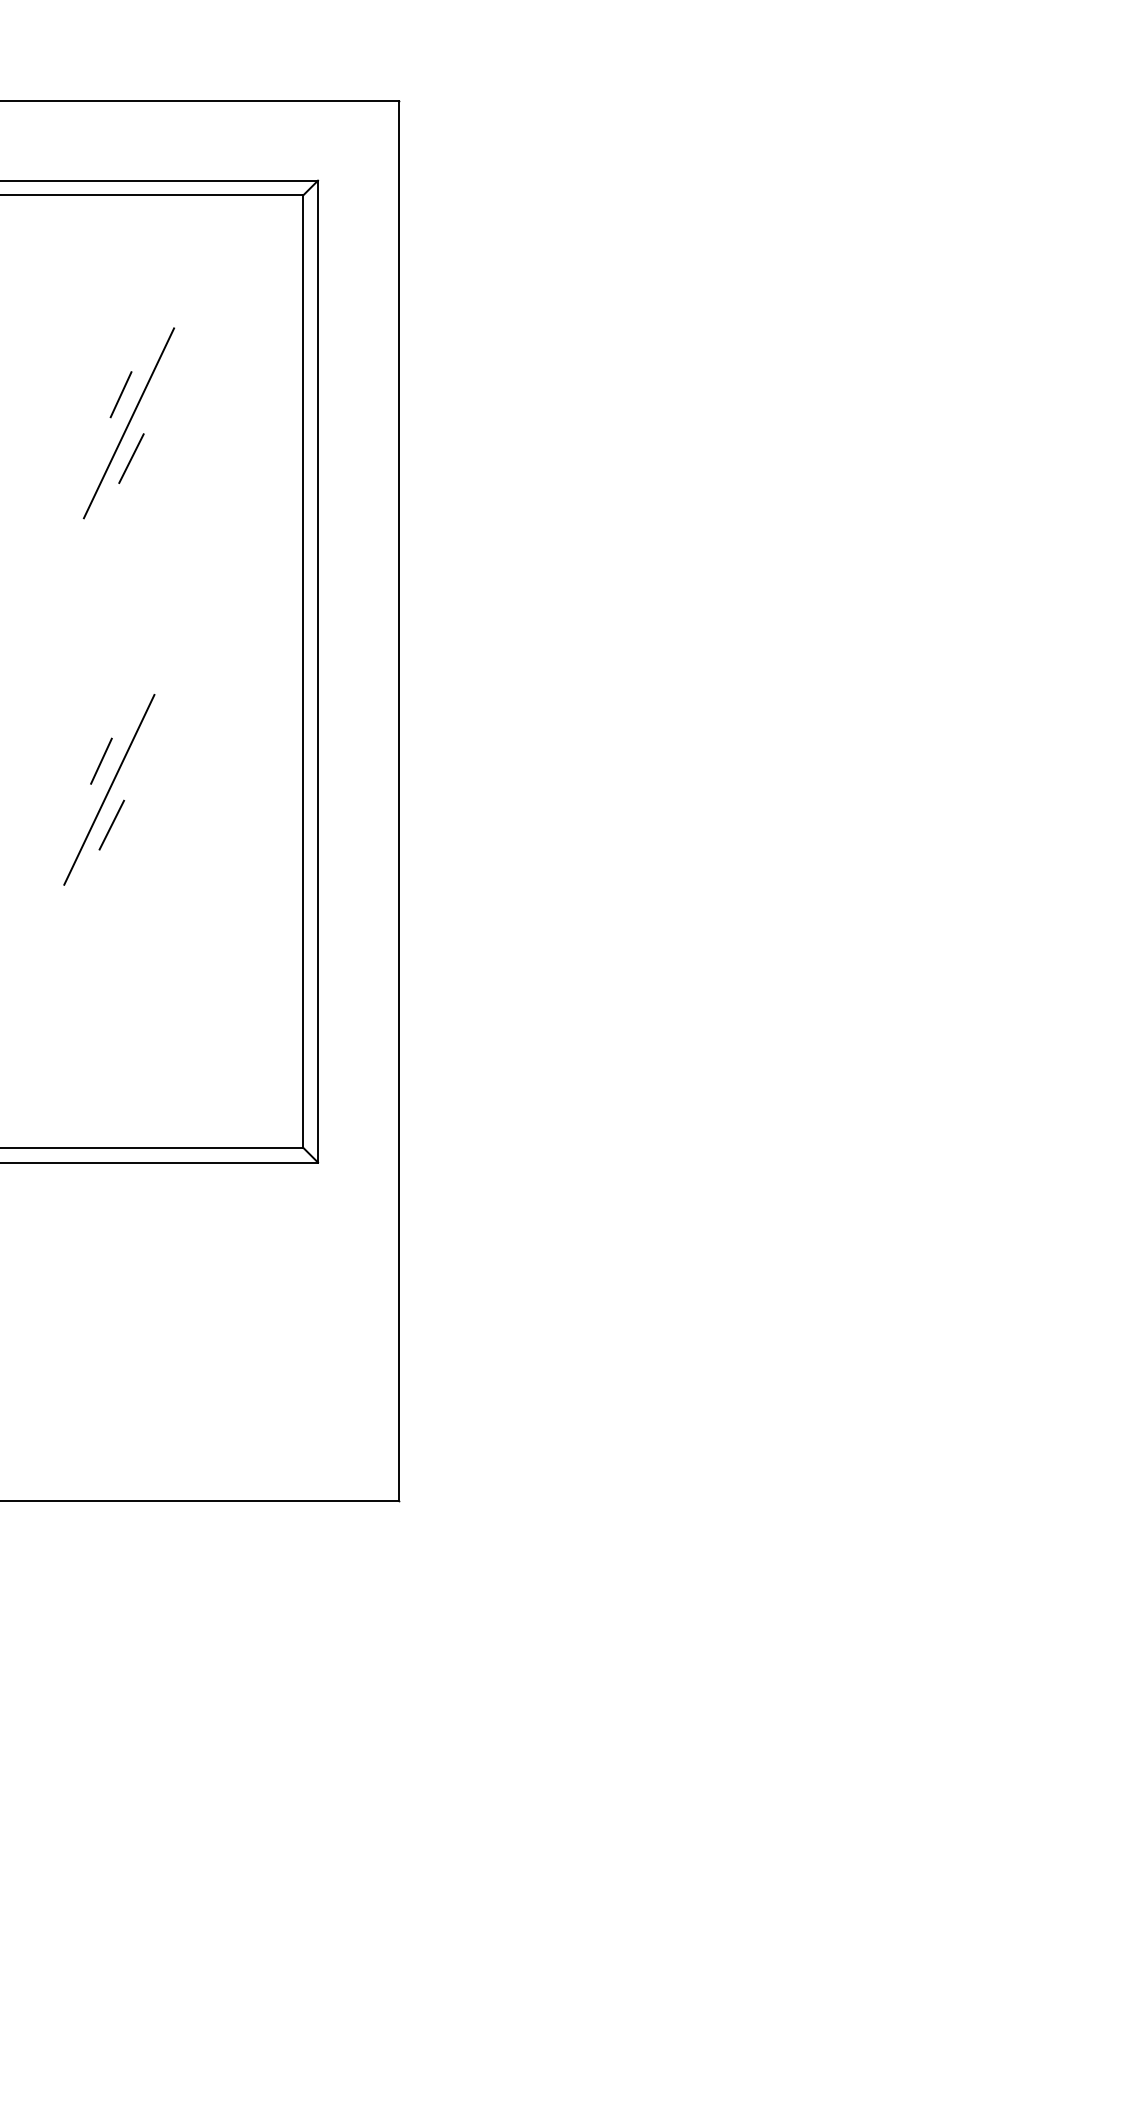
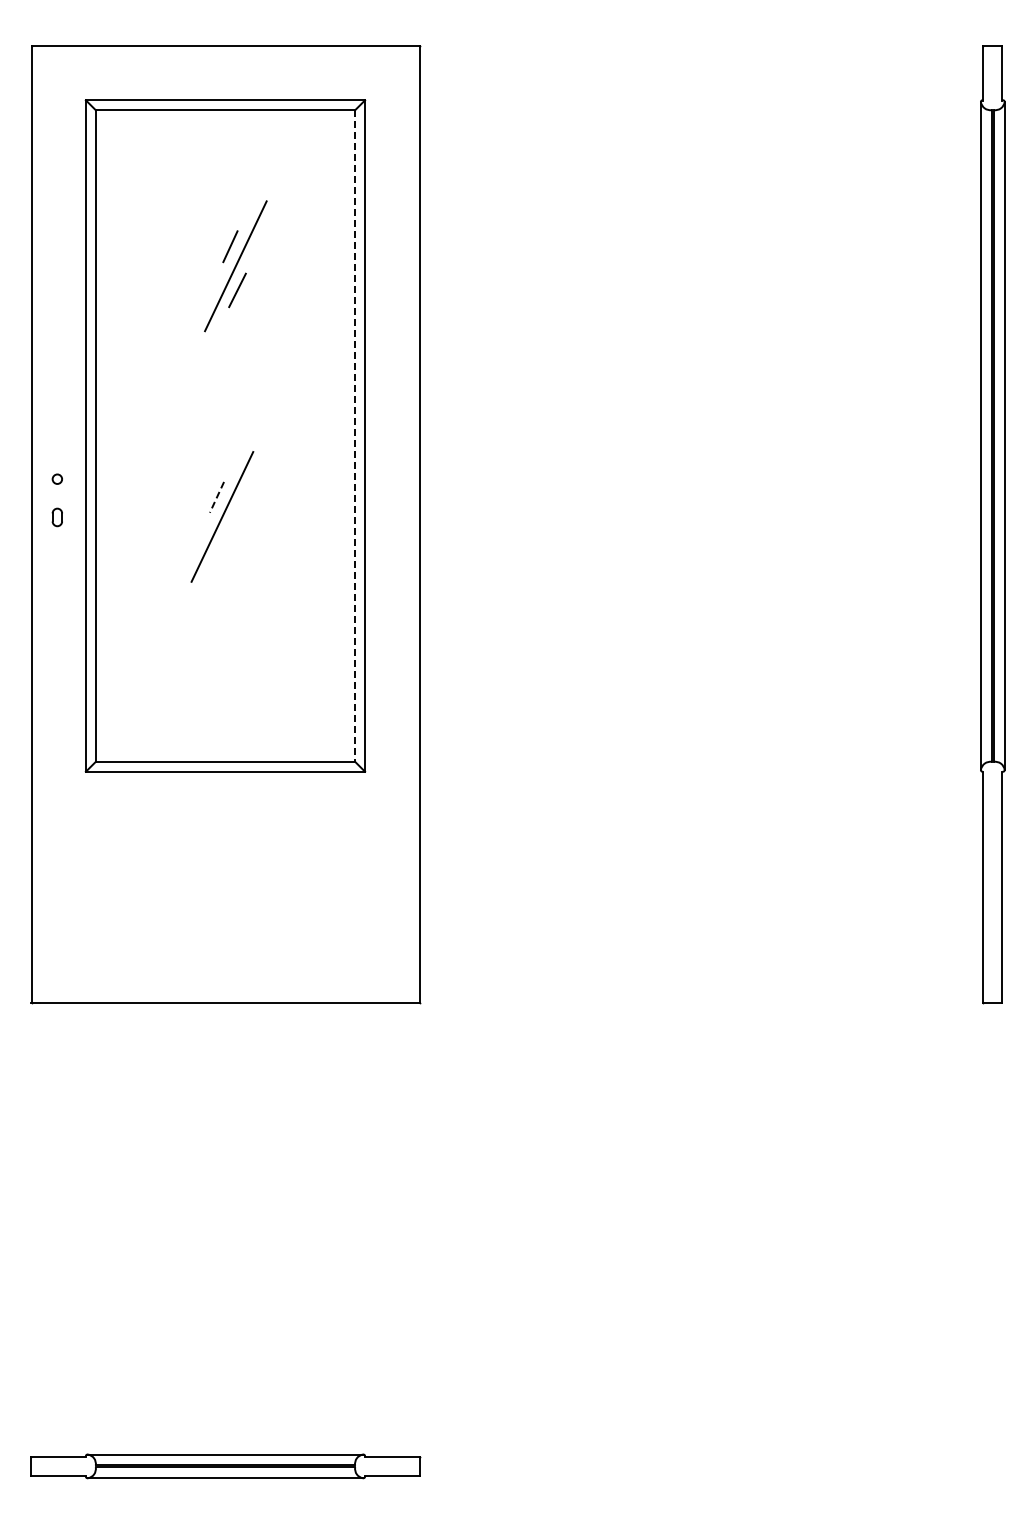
line: (303, 672) -> (355, 436), solid -> dashed
line: (102, 761) -> (217, 497), solid -> dashed
line: (110, 824) -> (223, 540), removed

